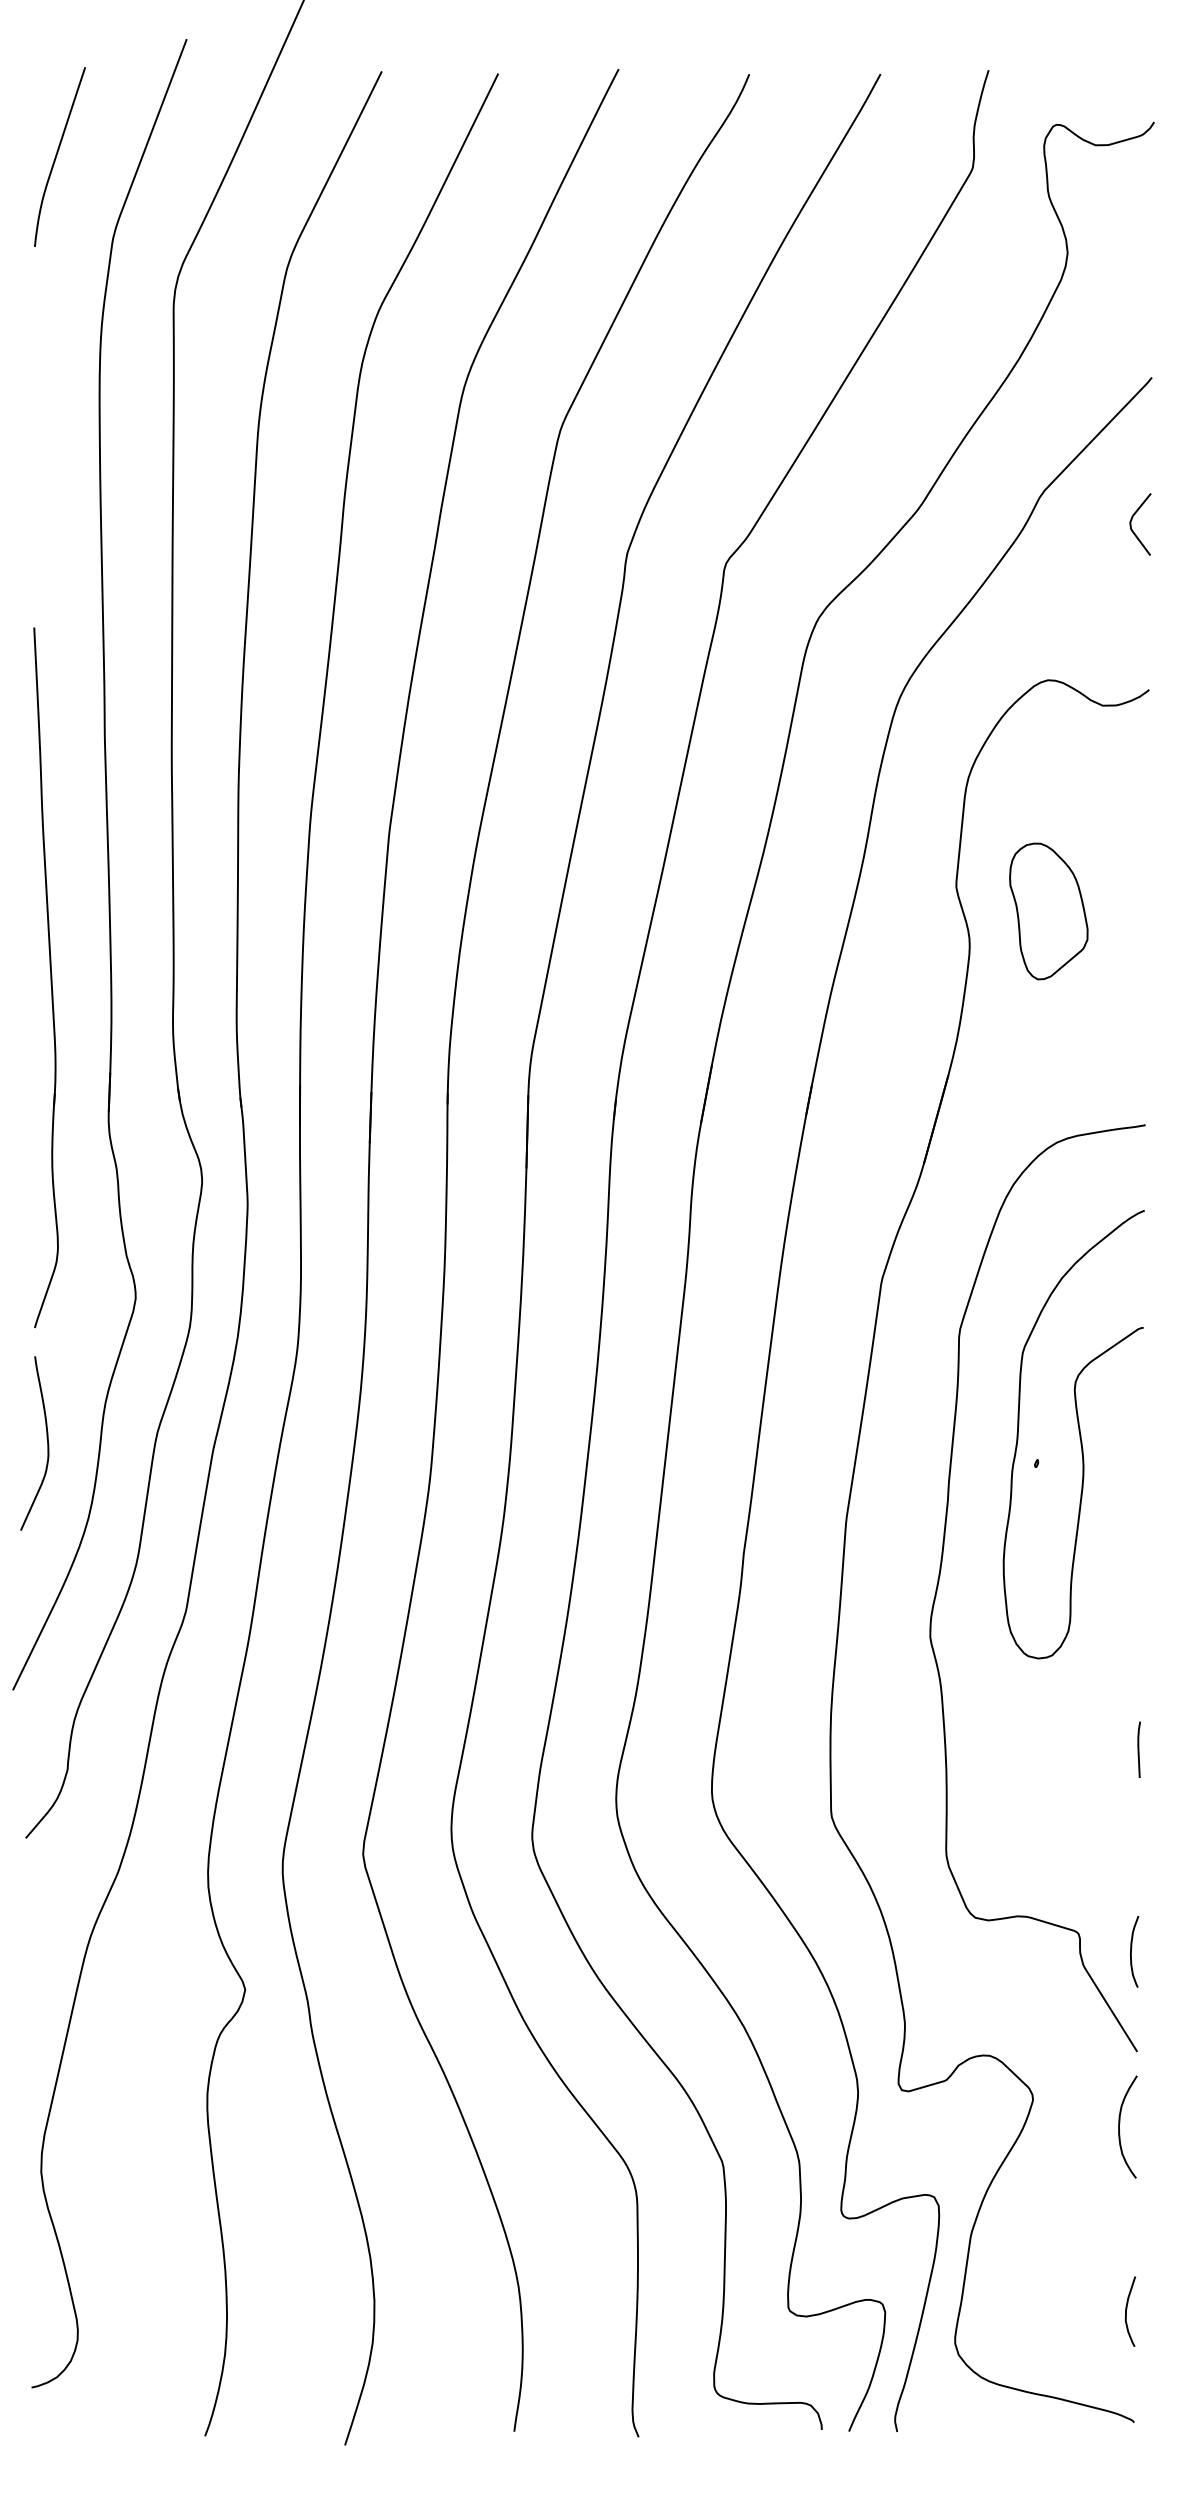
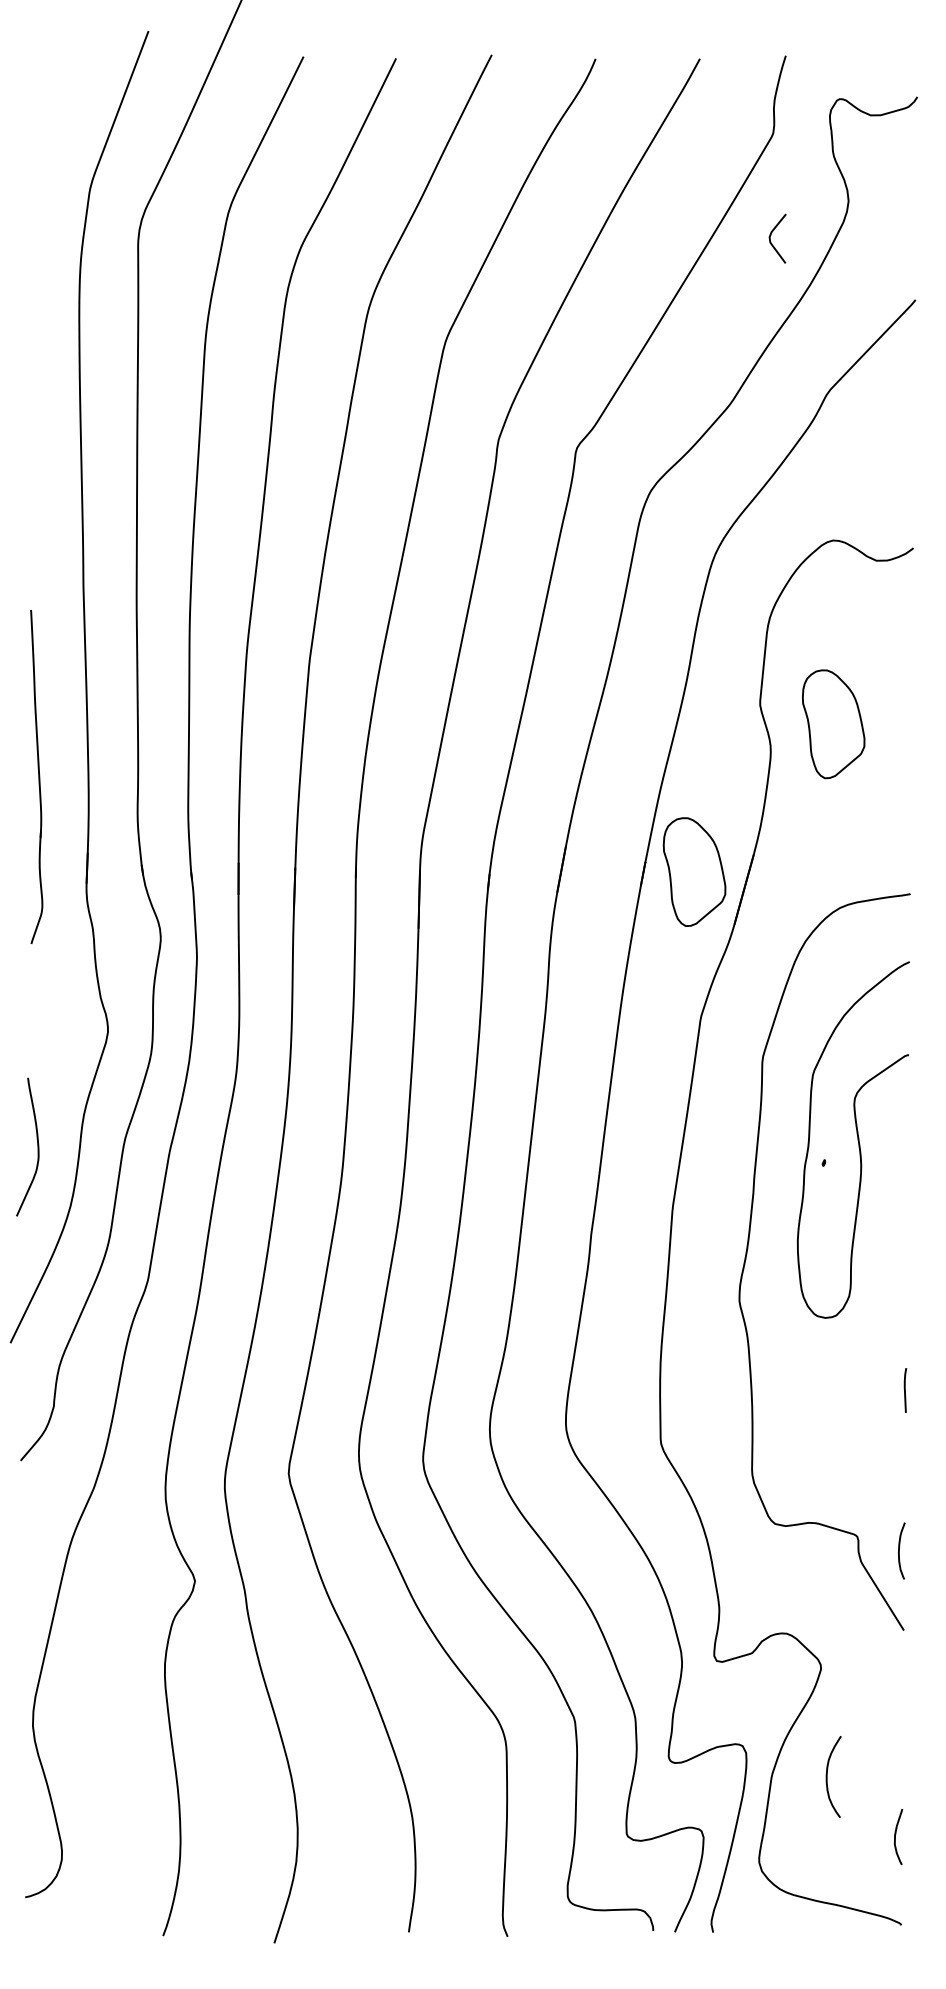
curve: (57, 155) -> (45, 123), removed
curve: (1131, 524) -> (770, 238), moved
part: (45, 977) -> (36, 776), size x0.6
part: (873, 1097) -> (694, 872), added
curve: (1120, 2123) -> (827, 1774), moved

